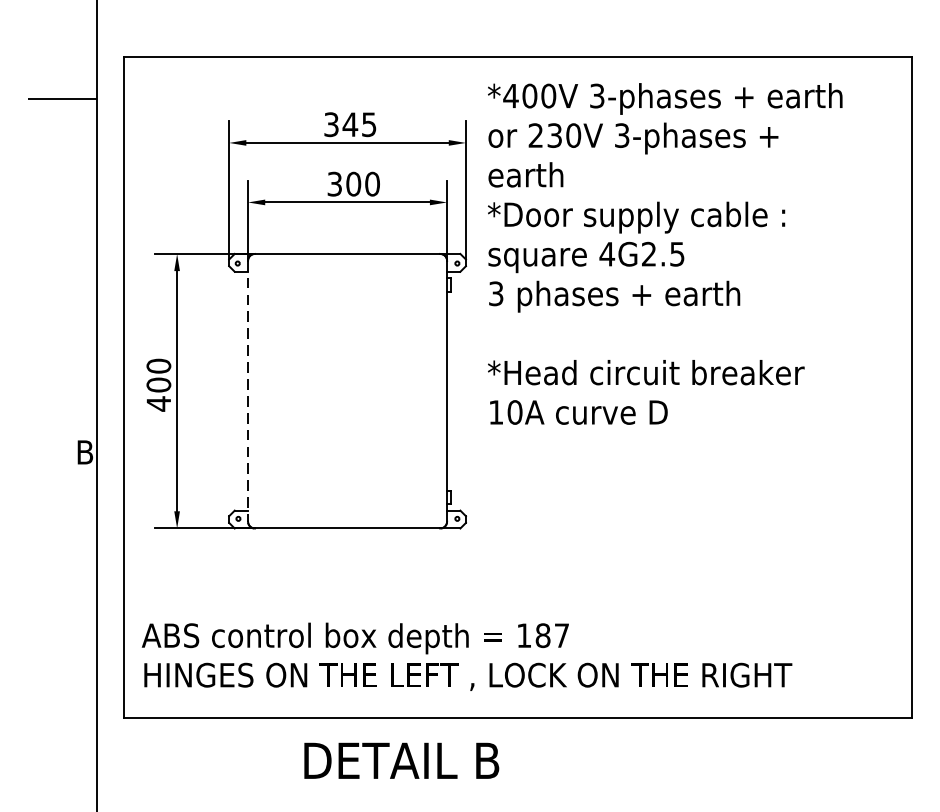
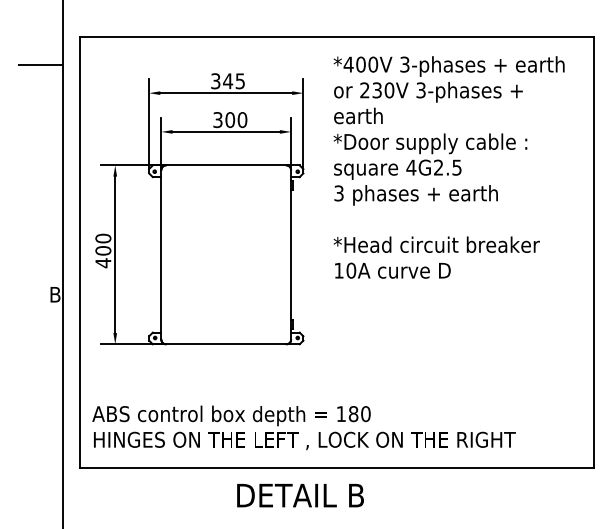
text: (664, 253) -> (448, 167), moved
line: (248, 390) -> (161, 254), dashed -> solid
text: (561, 636) -> (365, 414), 187 -> 180
text: (401, 760) -> (300, 495), moved

